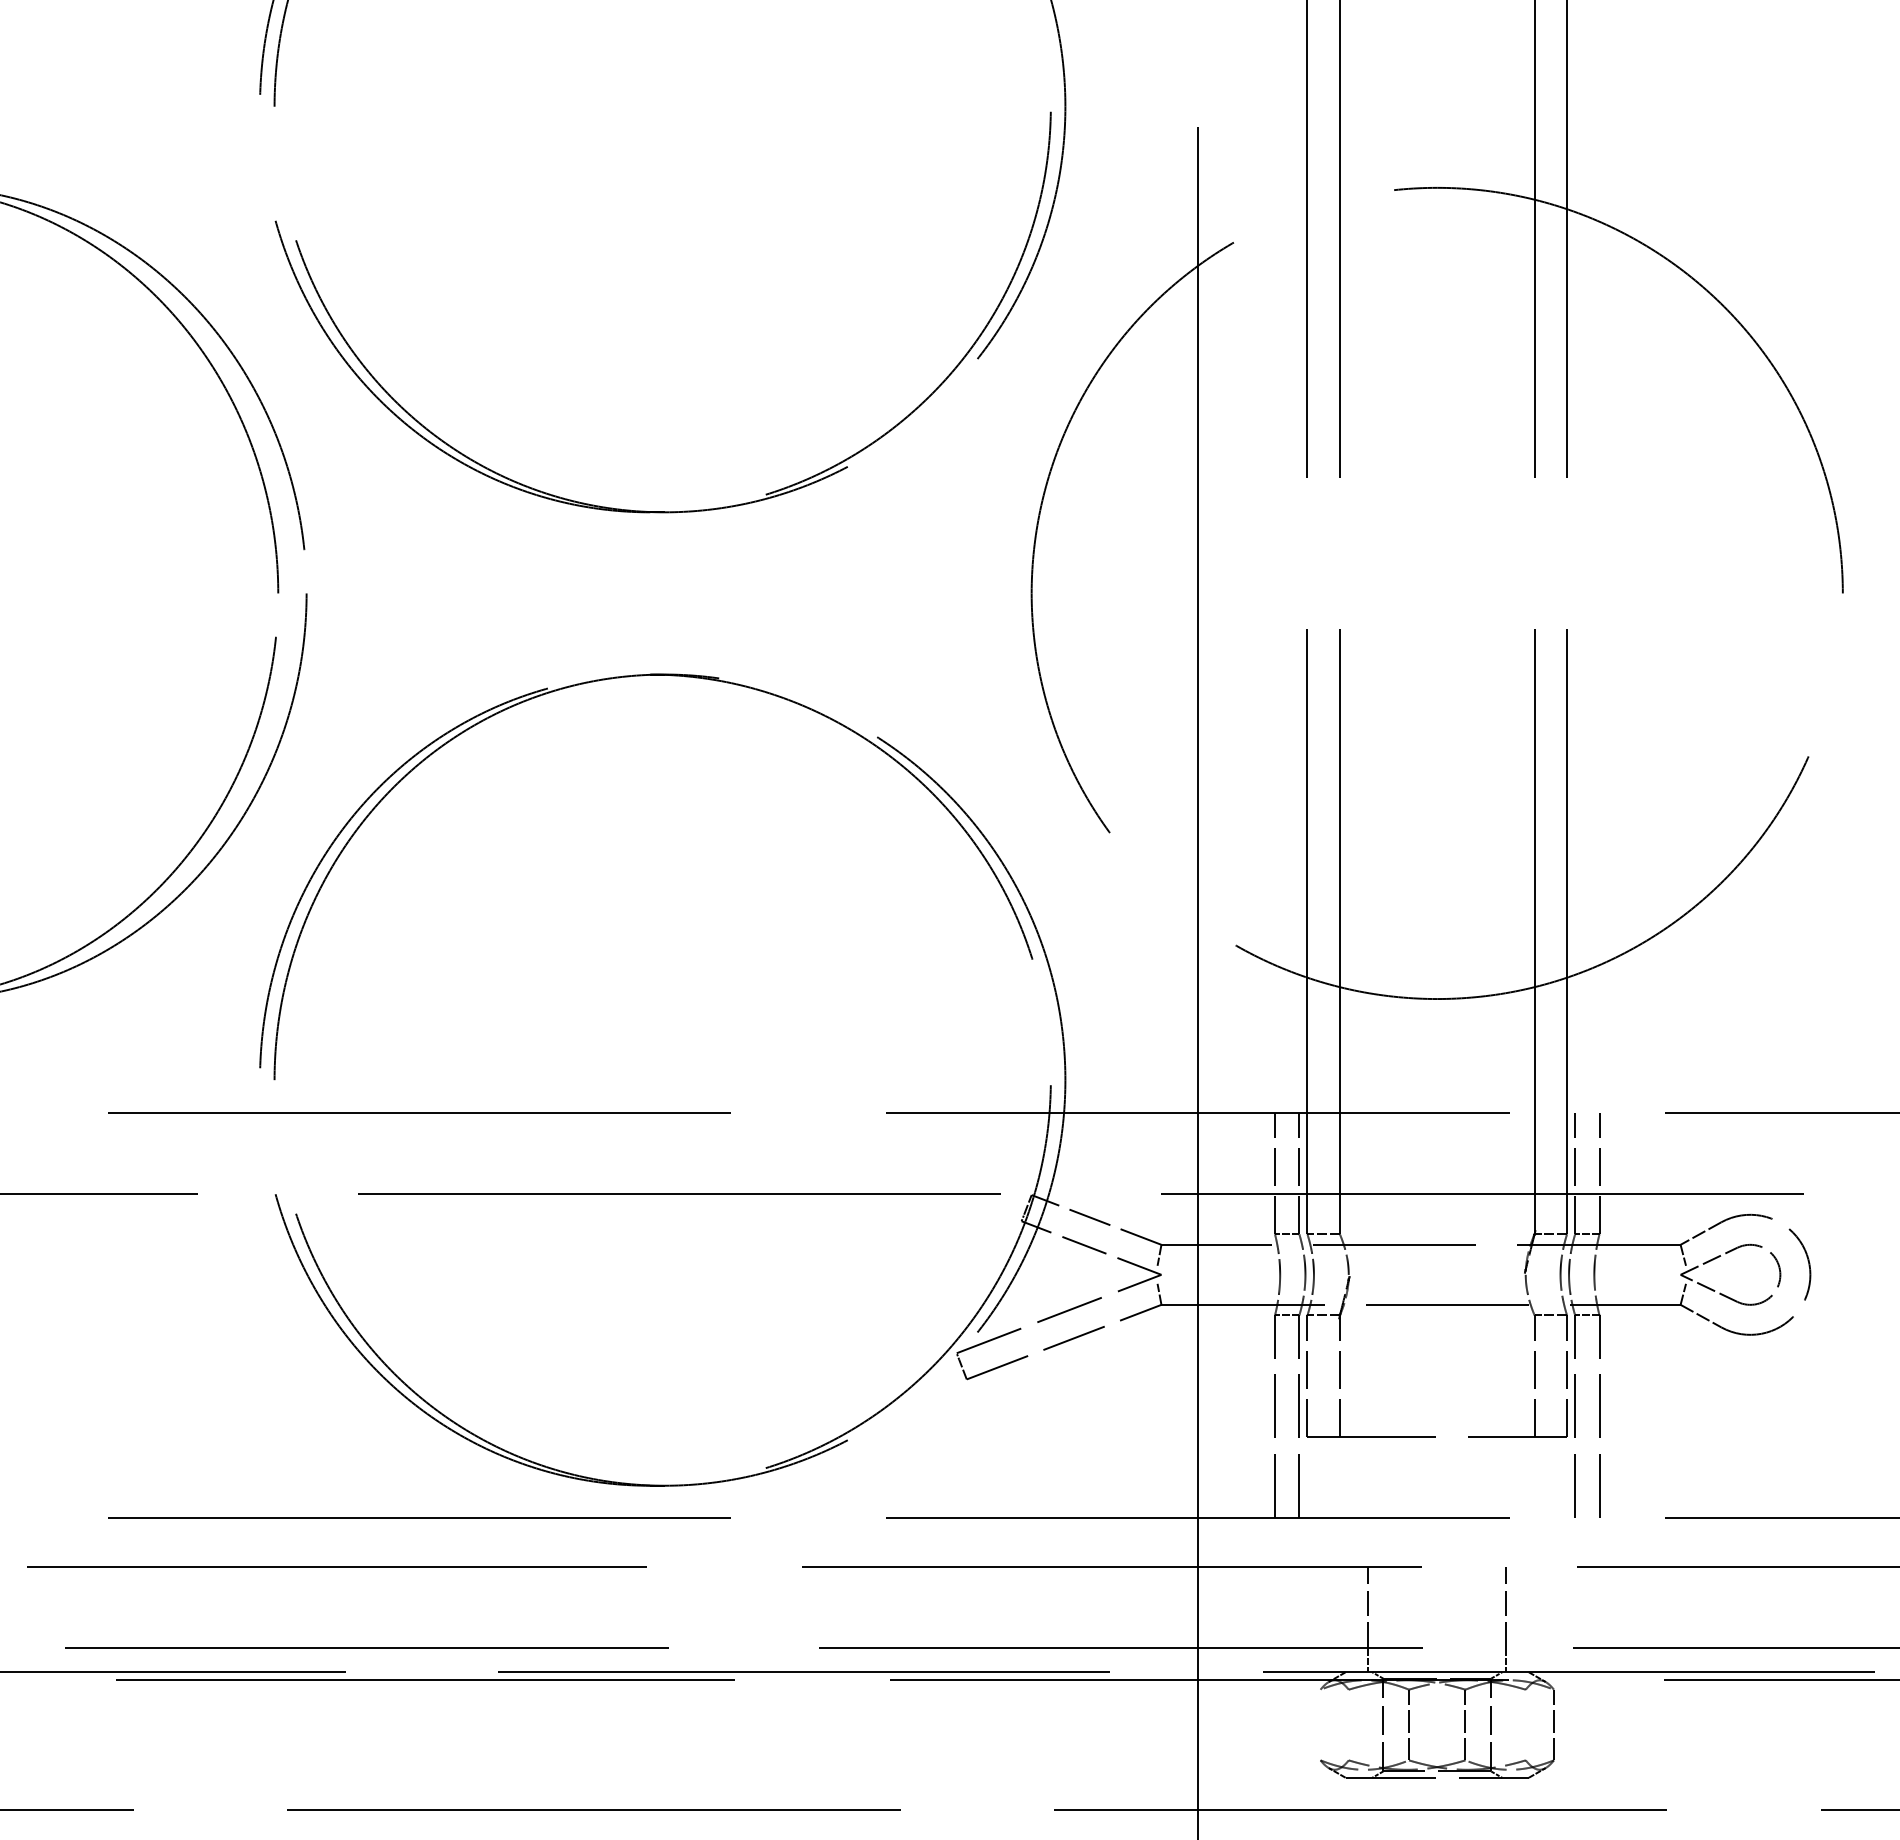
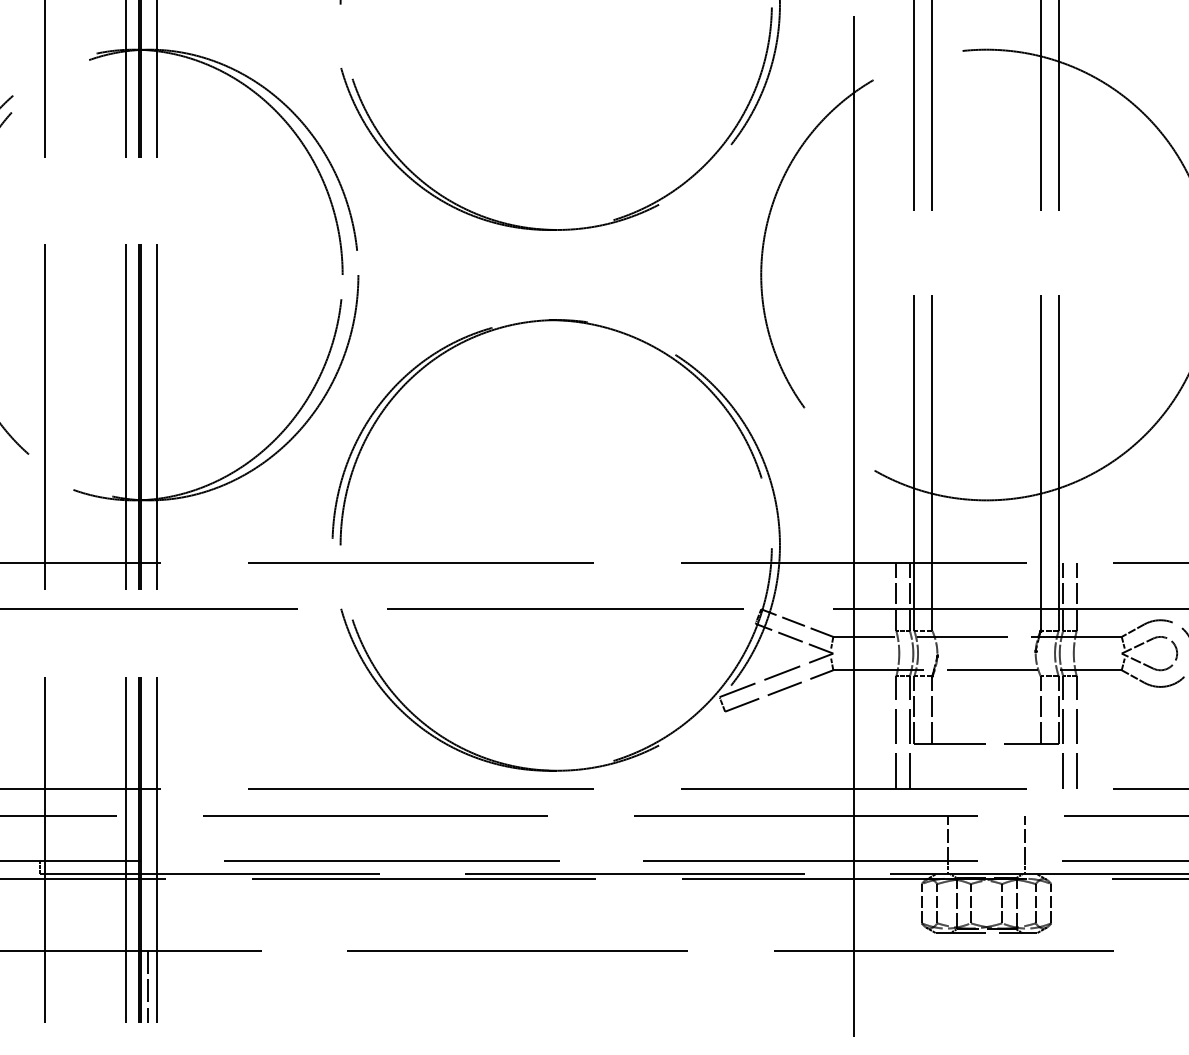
line: (1320, 1724) -> (921, 903), added
line: (1348, 1724) -> (937, 903), added
line: (1525, 1724) -> (1035, 903), added

